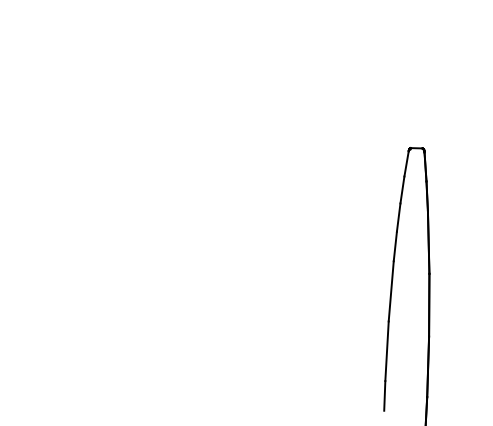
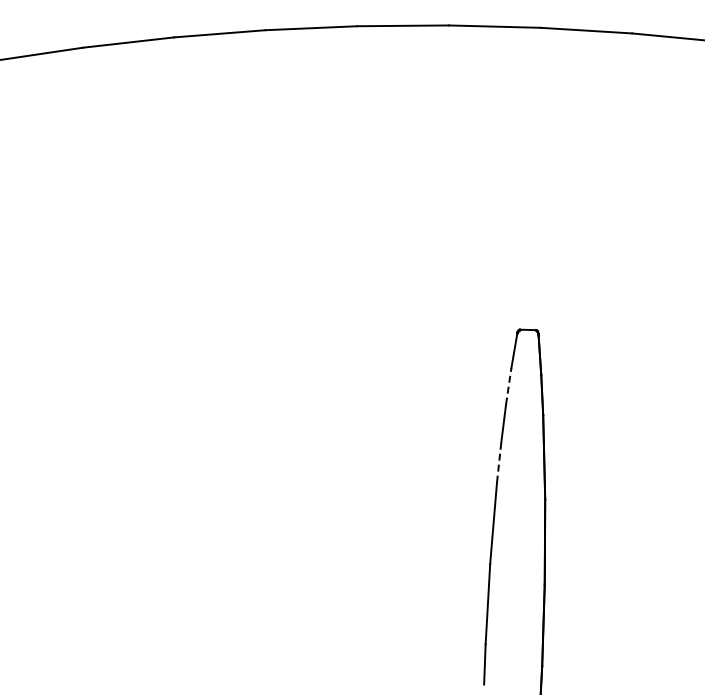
line: (402, 189) -> (508, 385), solid -> dashed
line: (395, 246) -> (499, 462), solid -> dashed

